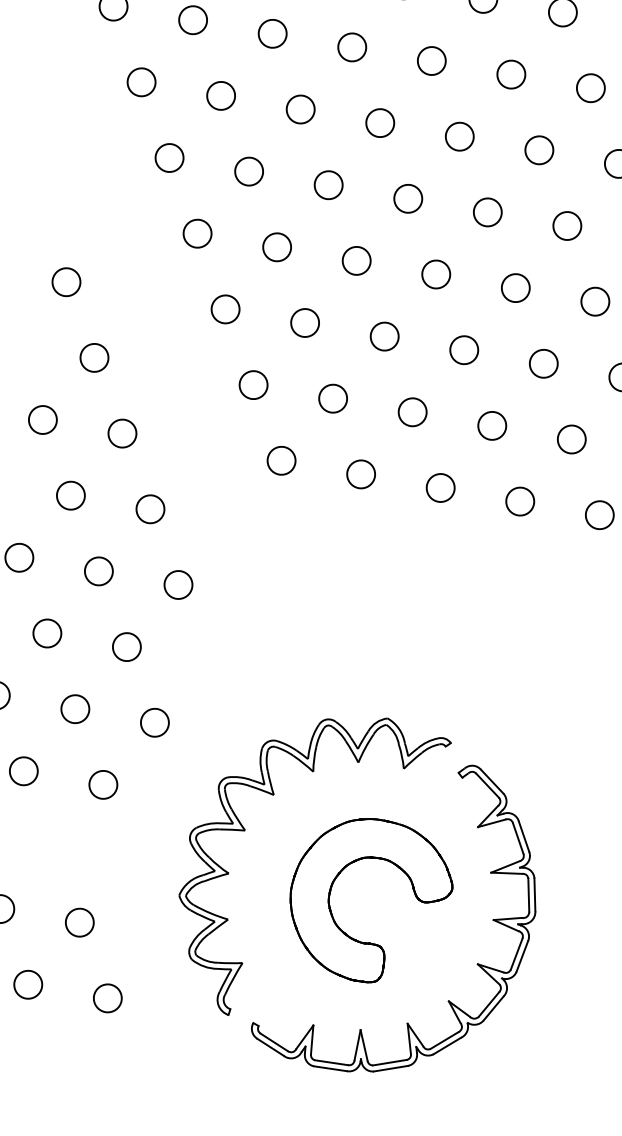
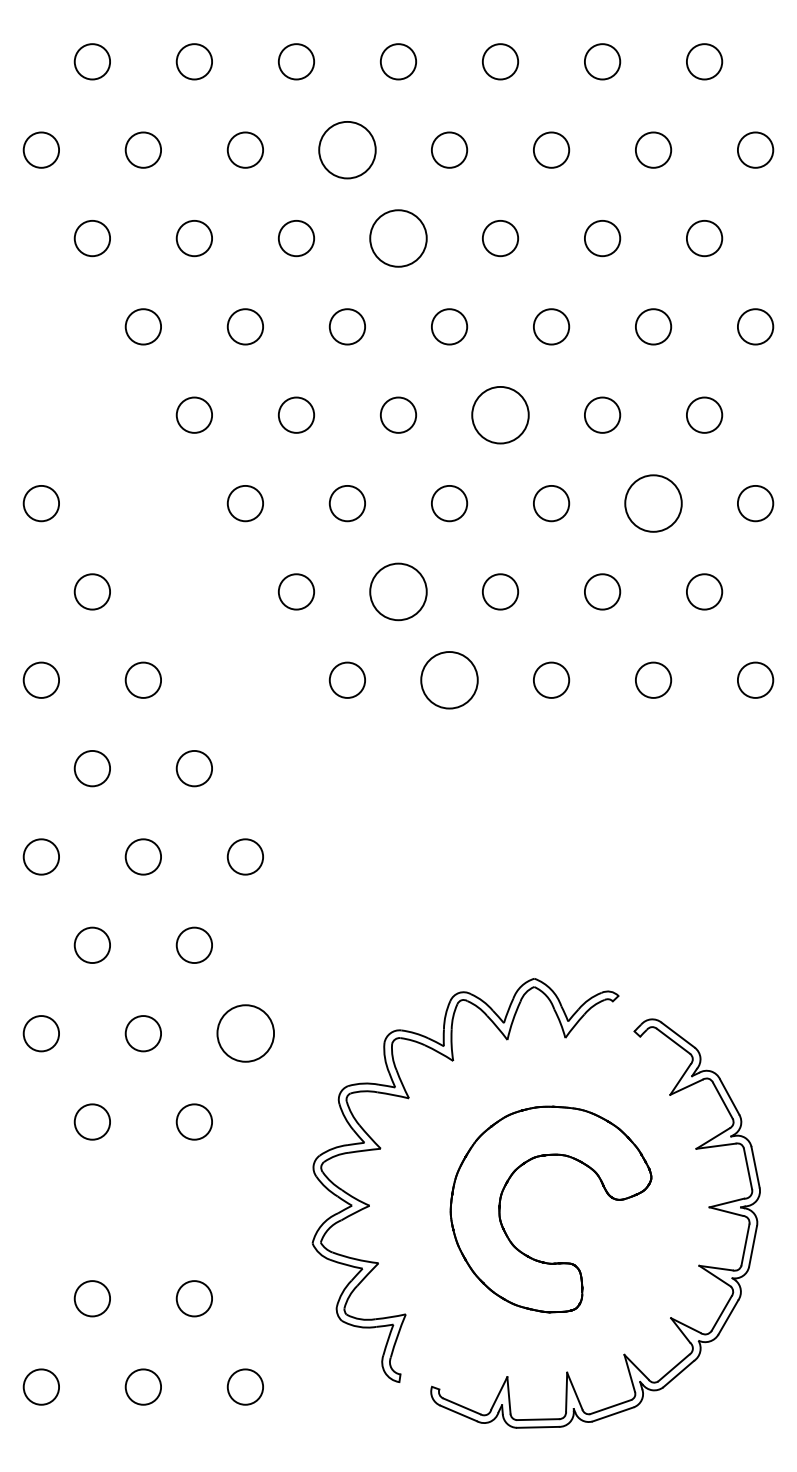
circle: (352, 46) -> (347, 149), size x1.6
circle: (380, 123) -> (398, 238), size x1.6
circle: (436, 273) -> (500, 414), size x1.6
circle: (543, 363) -> (653, 503), size x1.6
circle: (333, 398) -> (398, 591), size x1.6
circle: (361, 473) -> (449, 679), size x1.6
circle: (154, 722) -> (244, 1033), size x1.6

